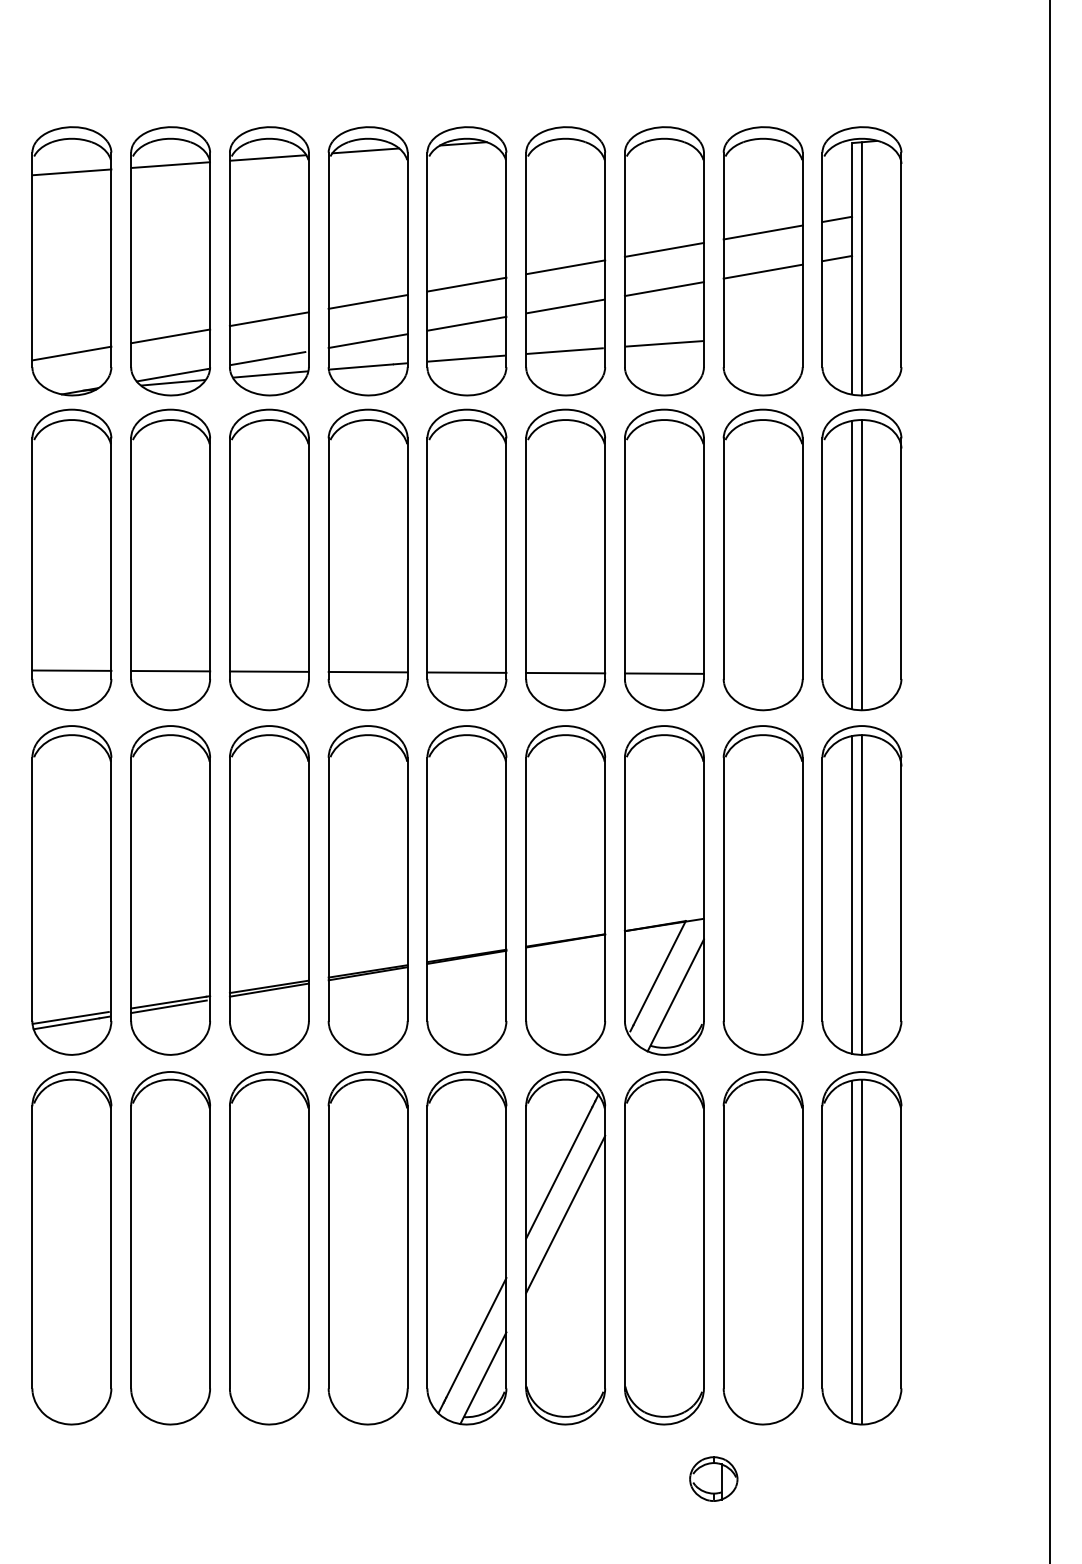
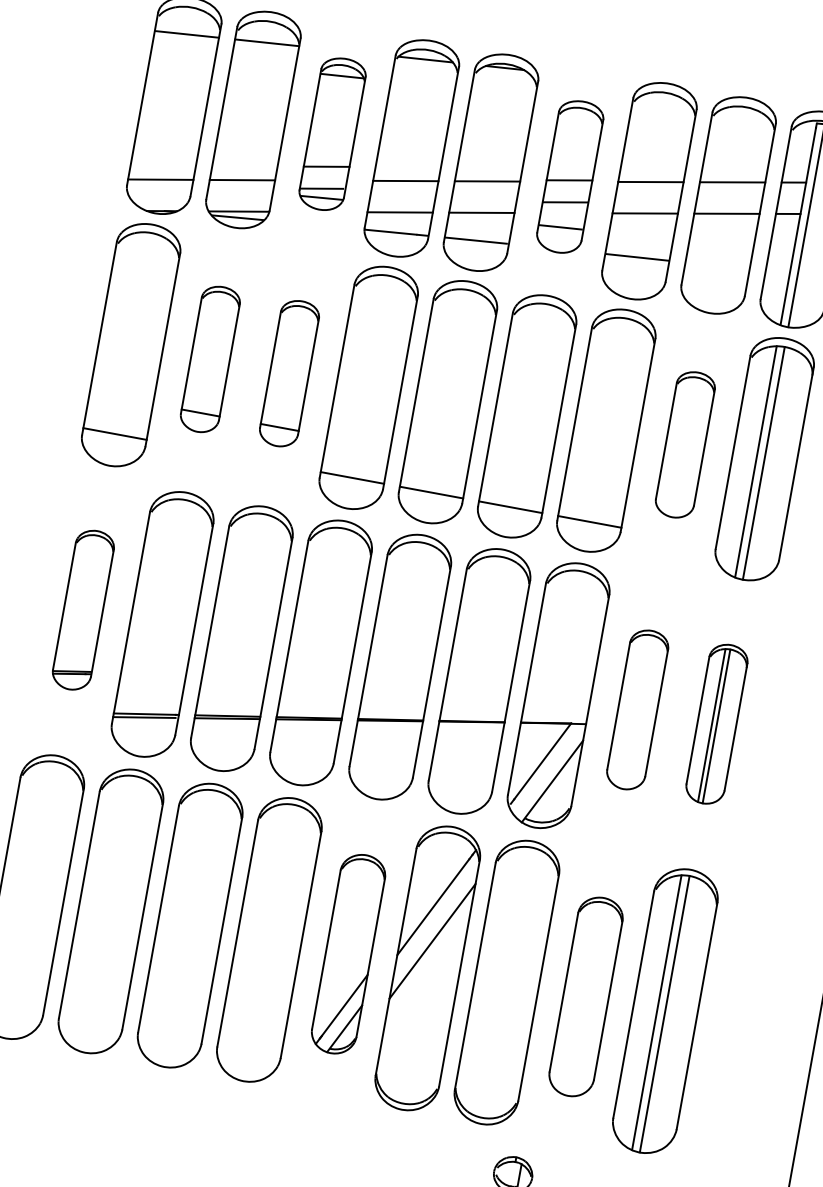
part: (269, 261) -> (332, 134), size x0.7
part: (565, 261) -> (569, 177), size x0.7
part: (170, 559) -> (210, 359), size x0.6
part: (269, 559) -> (289, 373), size x0.6
part: (762, 559) -> (684, 444), size x0.6
part: (71, 890) -> (83, 610), size x0.6
part: (762, 890) -> (637, 709), size x0.6
part: (861, 890) -> (716, 724), size x0.6
part: (466, 1248) -> (348, 954), size x0.7
part: (762, 1248) -> (585, 997), size x0.7

